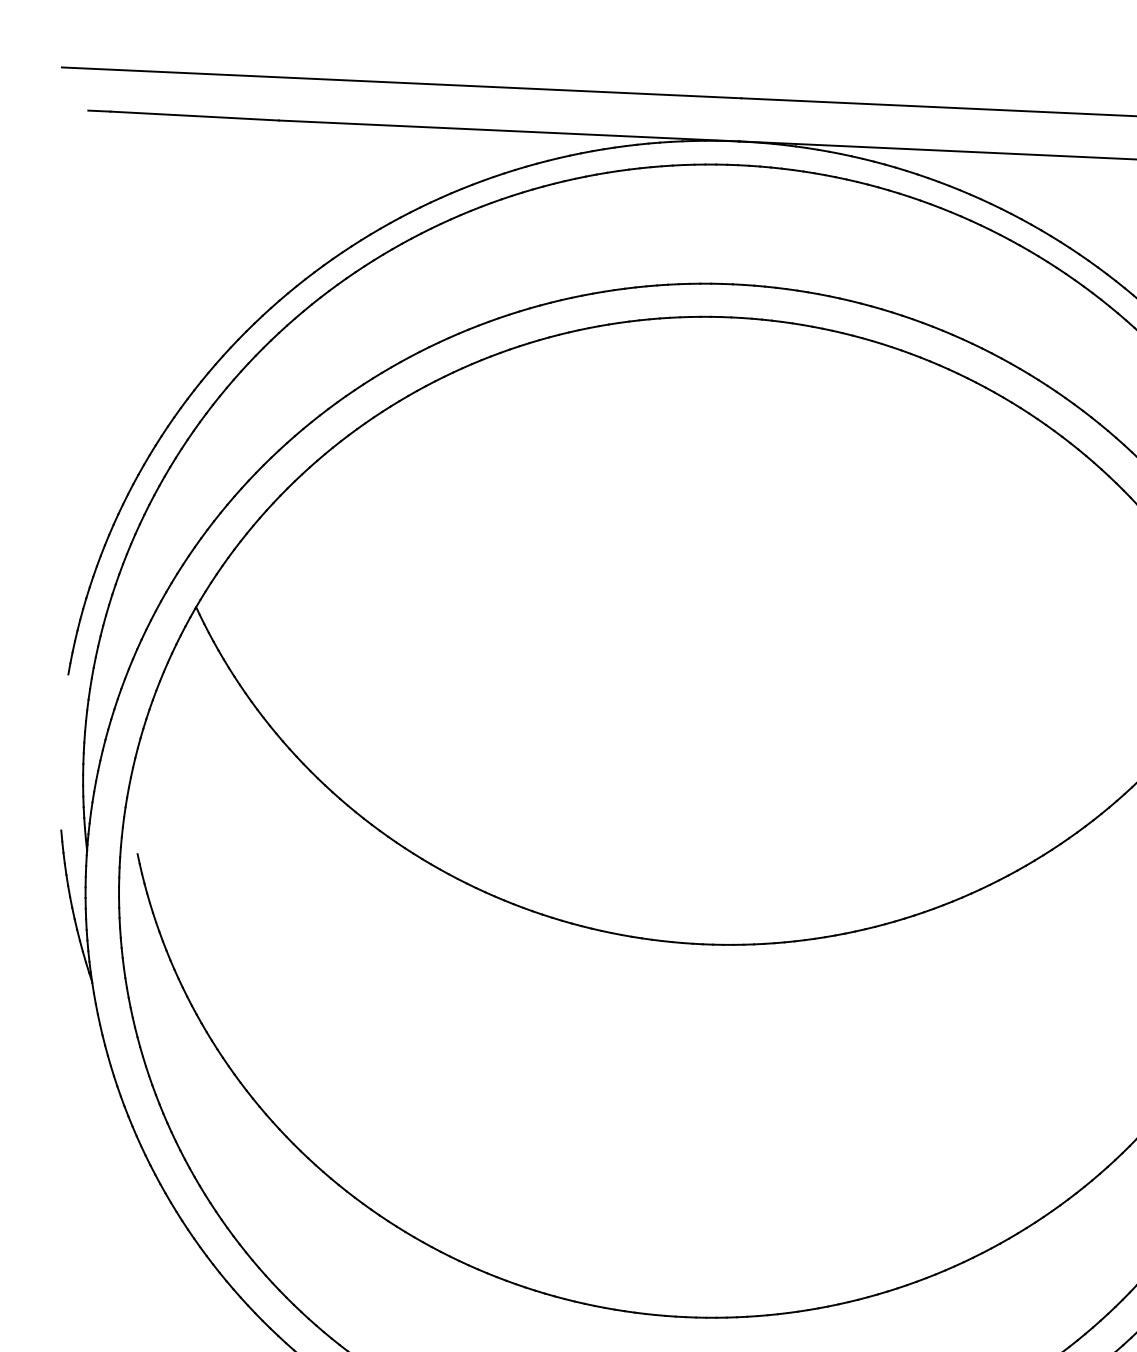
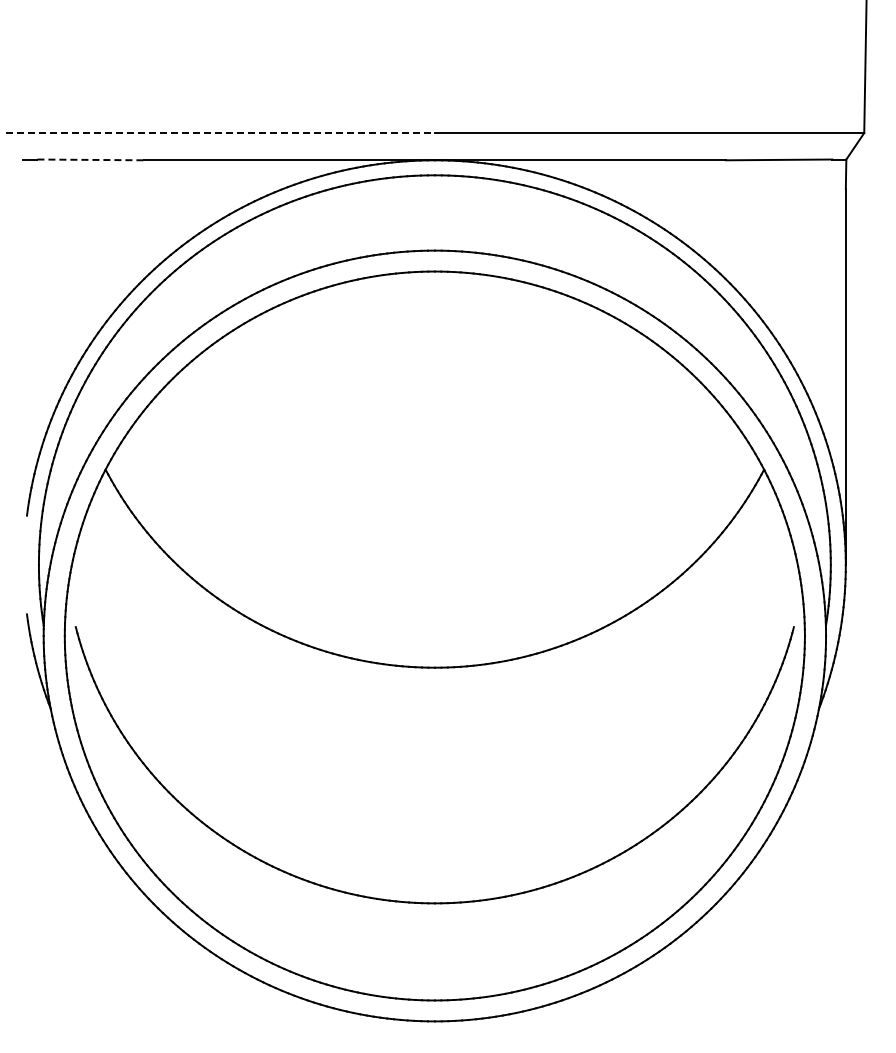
line: (402, 83) -> (220, 133), solid -> dashed
line: (196, 115) -> (91, 159), solid -> dashed

